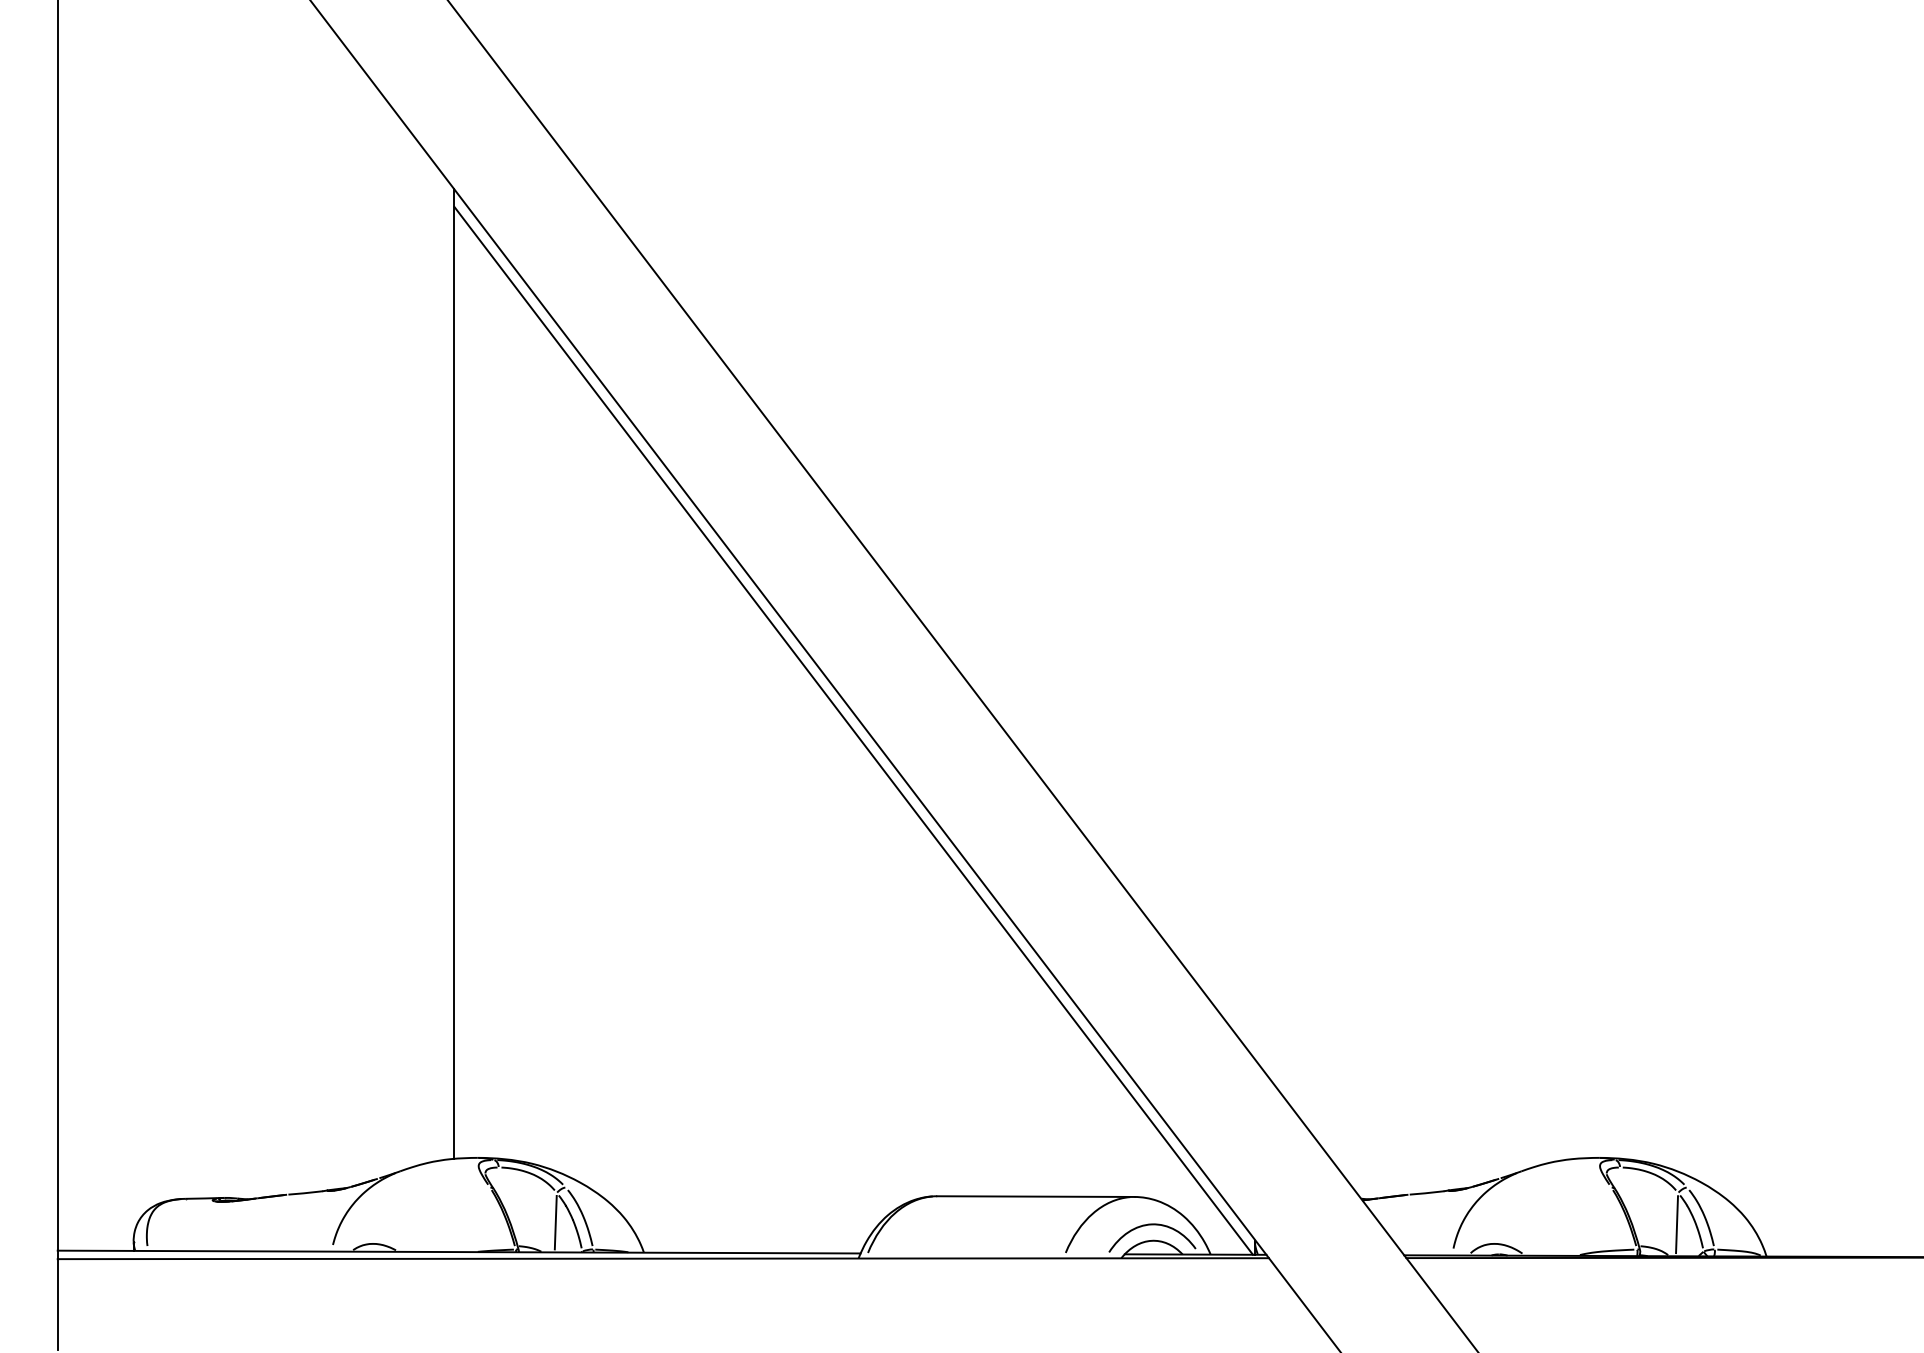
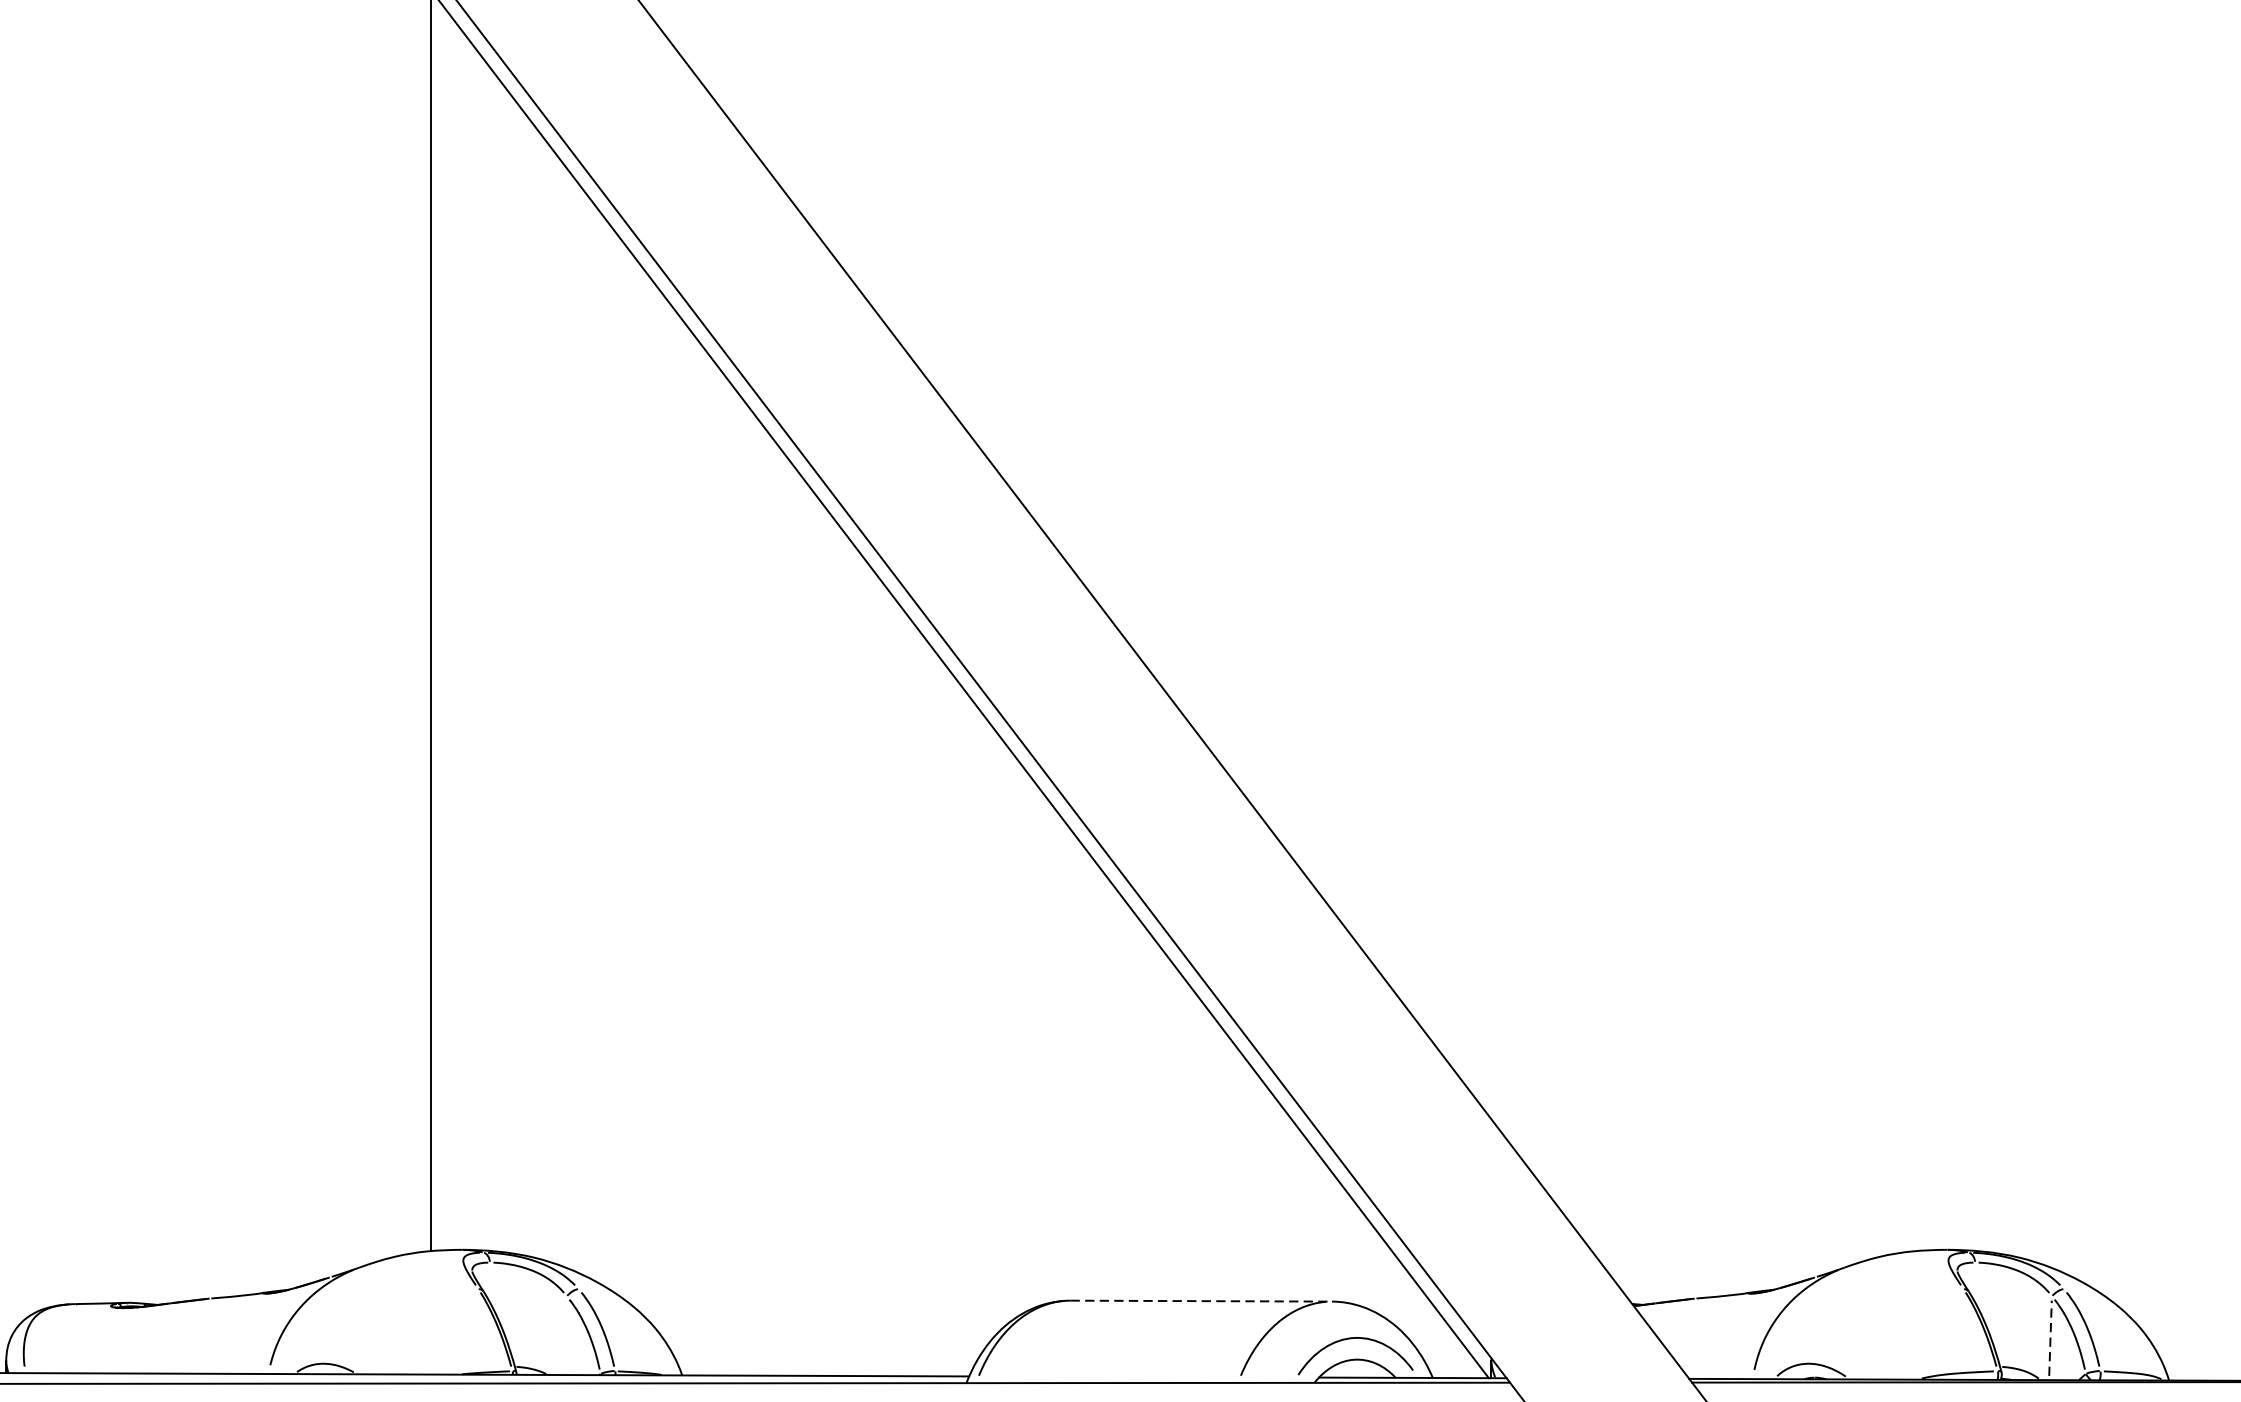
line: (1035, 1196) -> (1200, 1300), solid -> dashed
line: (555, 1222) -> (565, 1335), removed
line: (1677, 1224) -> (2051, 1338), solid -> dashed

